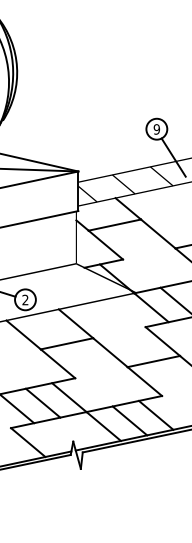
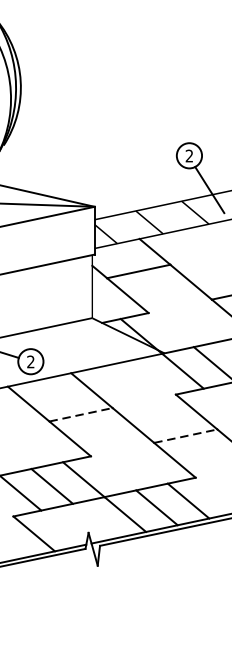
text: (156, 129) -> (189, 156), 9 -> 2
line: (67, 343) -> (81, 414), solid -> dashed
line: (153, 361) -> (185, 436), solid -> dashed

